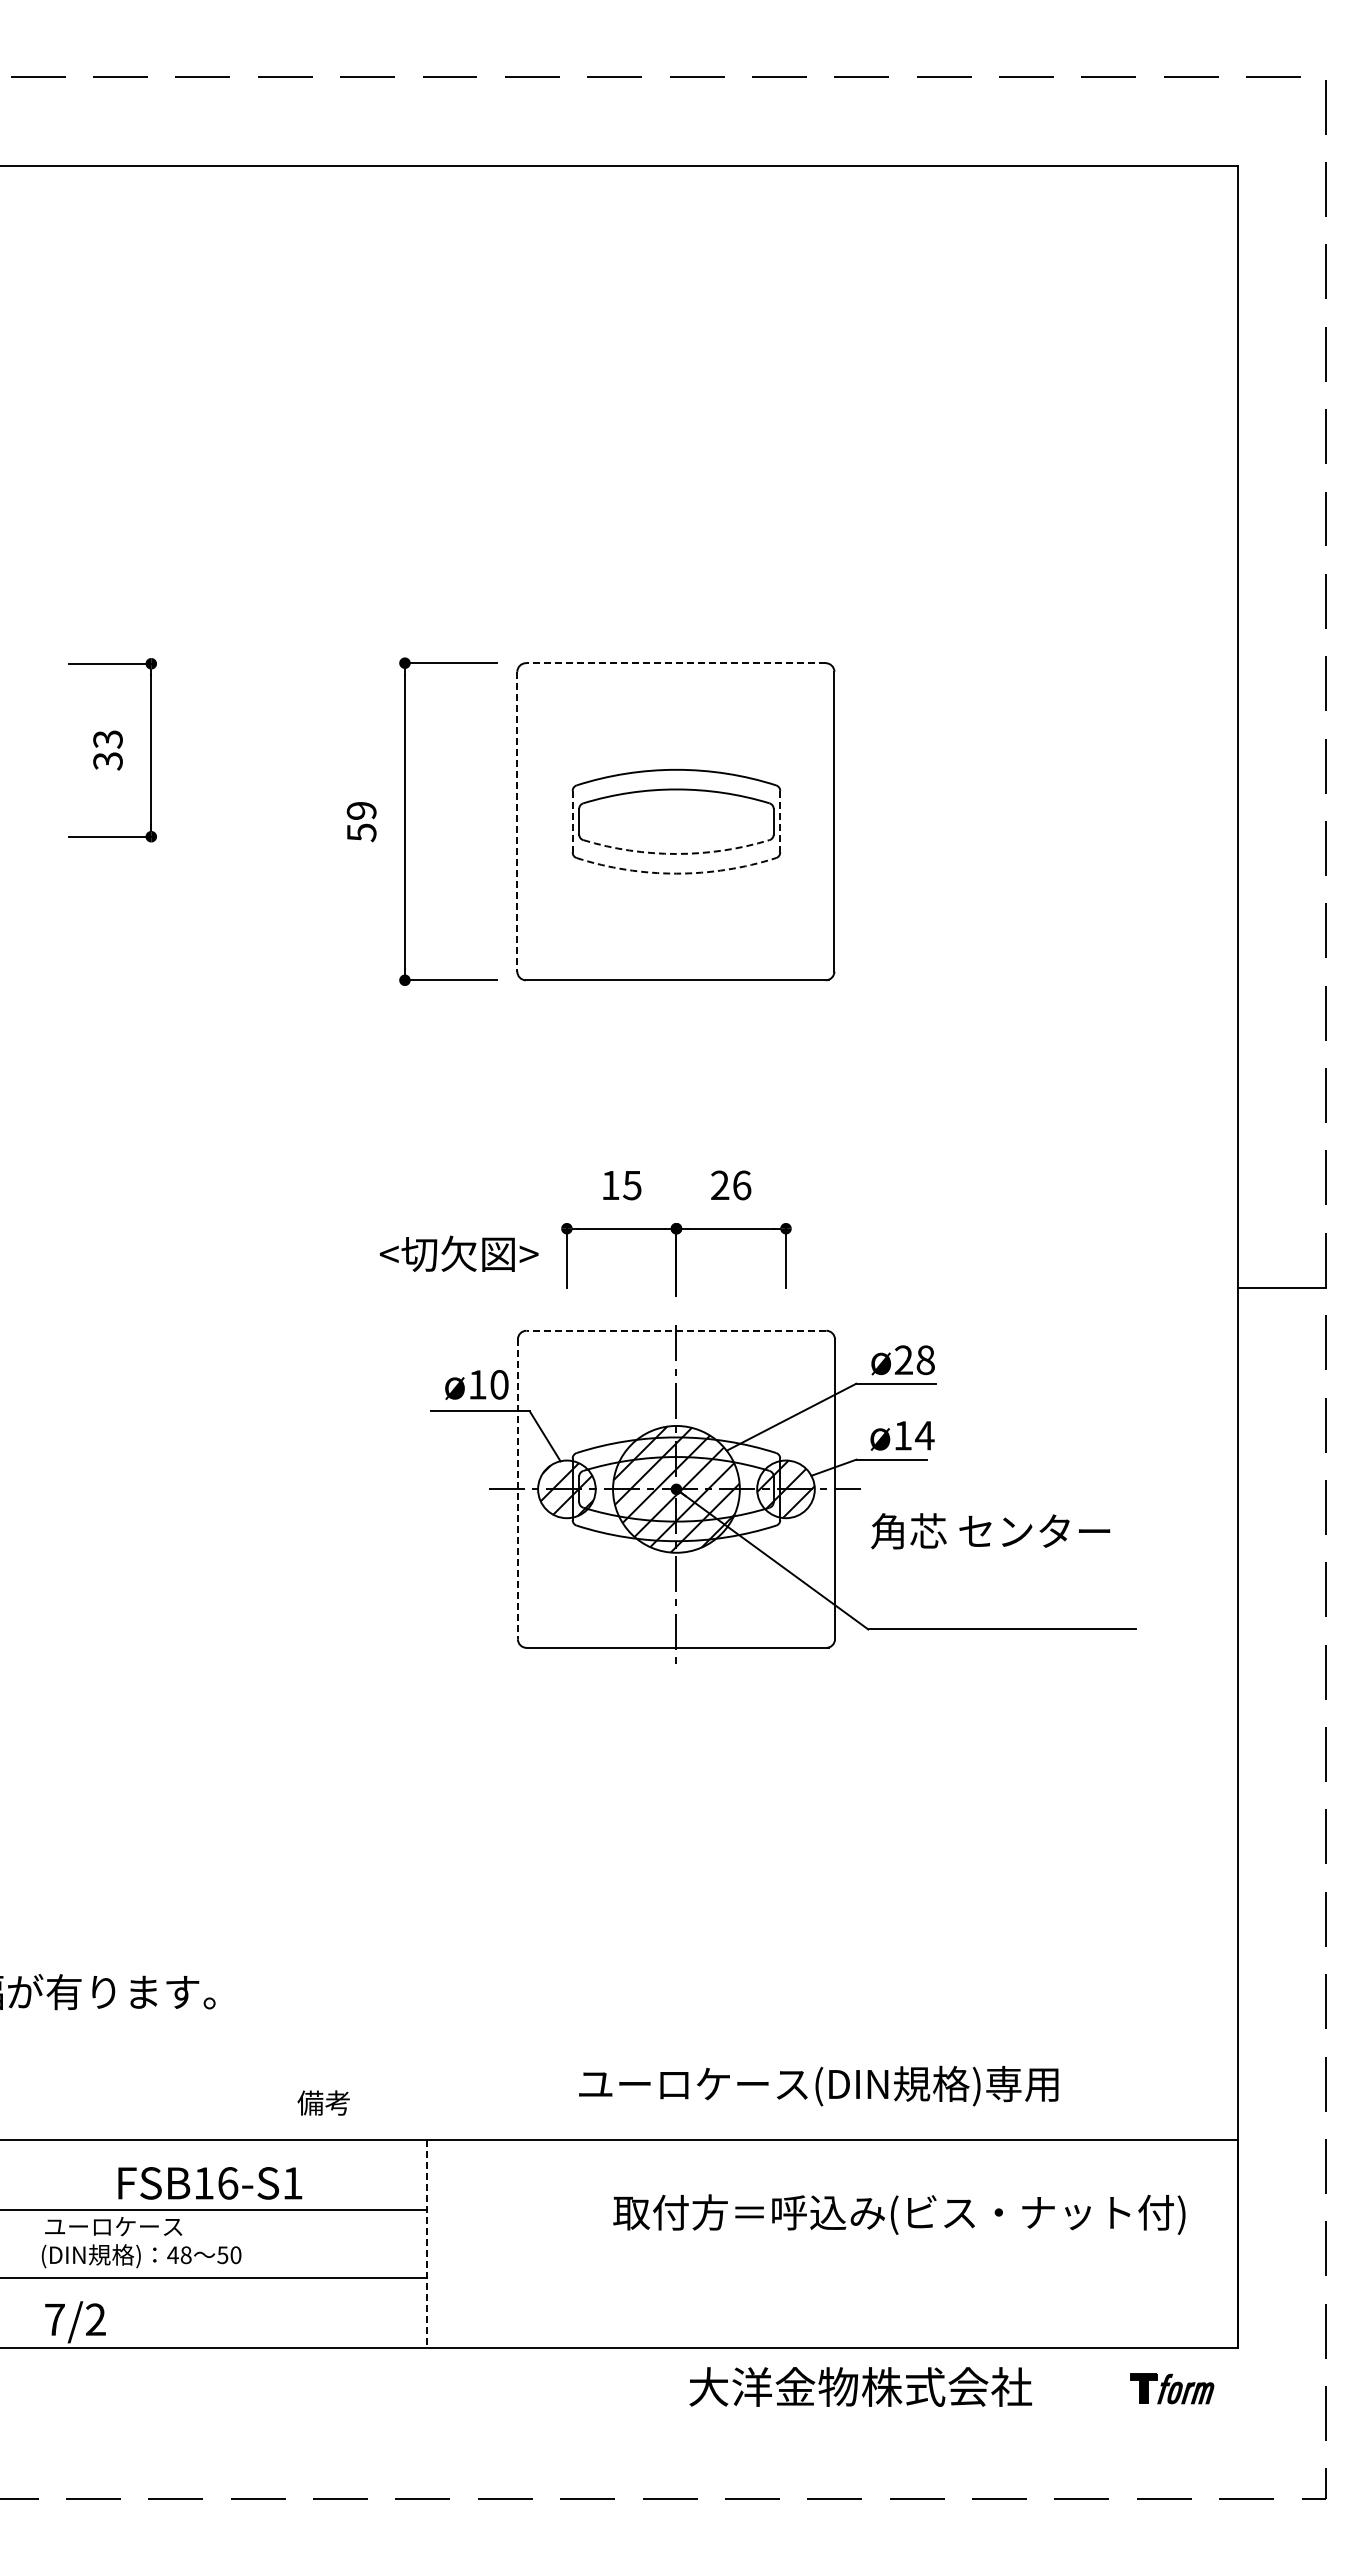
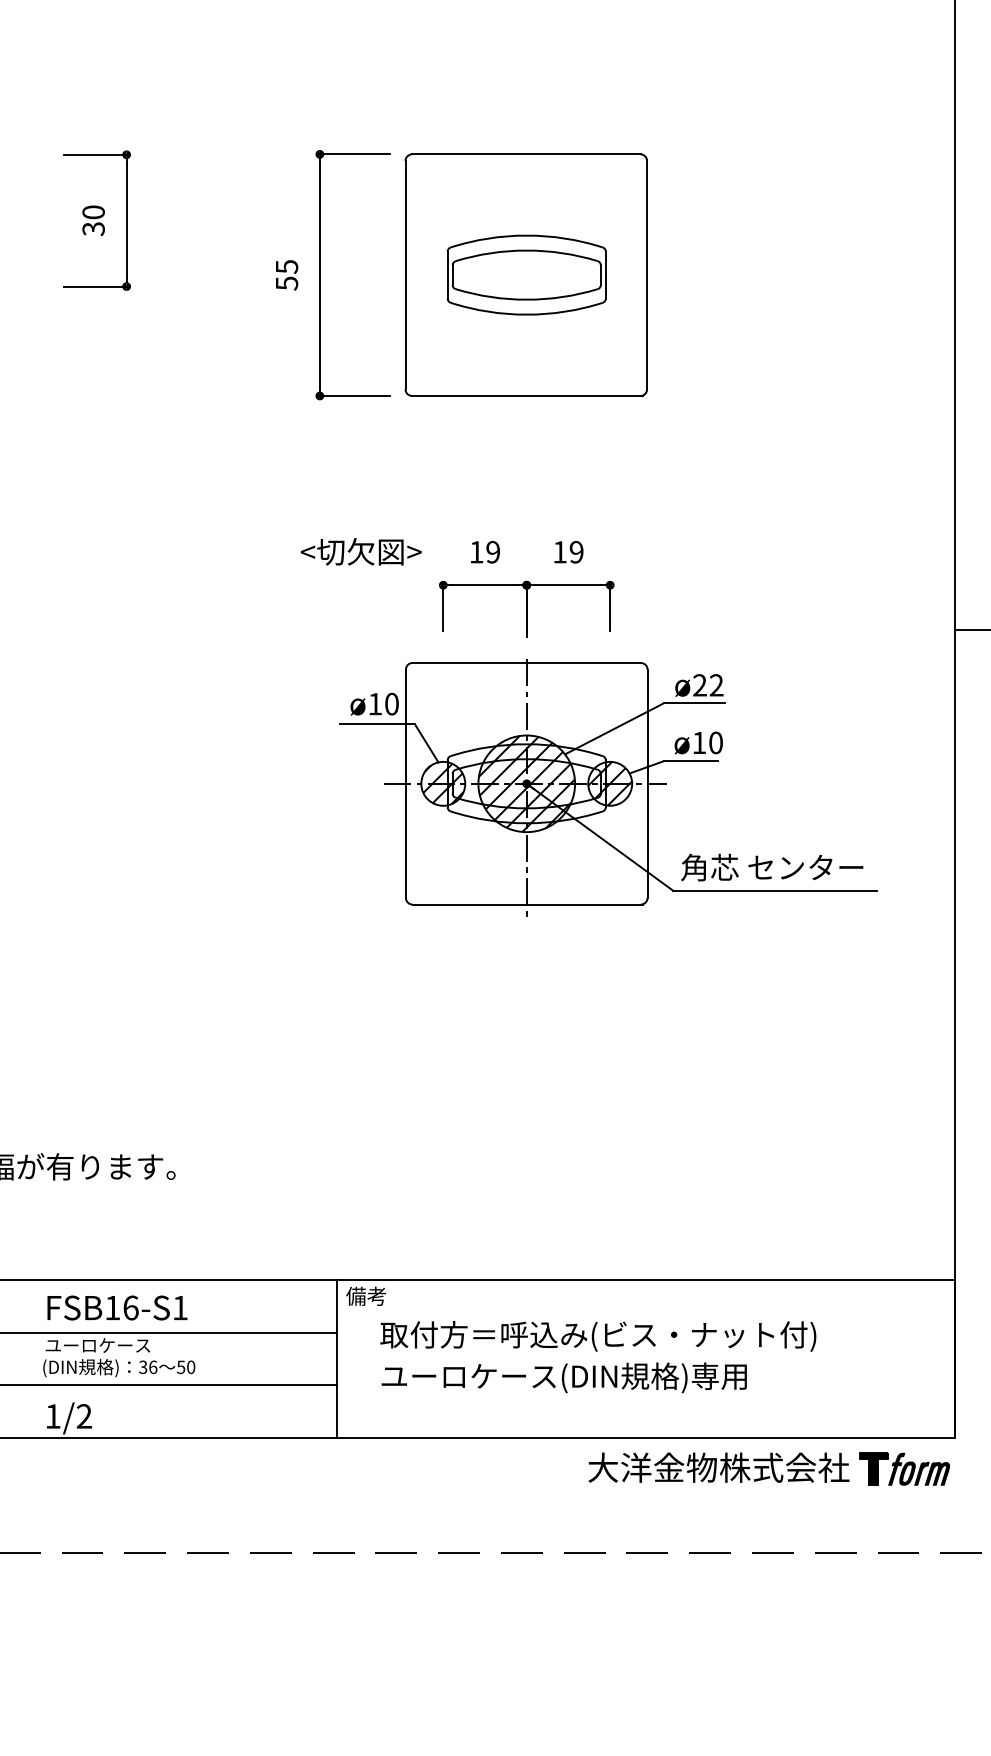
line: (675, 663) -> (526, 154), dashed -> solid
text: (107, 739) -> (93, 212), 33 -> 30
text: (361, 811) -> (286, 267), 59 -> 55
line: (517, 821) -> (405, 274), dashed -> solid
line: (572, 821) -> (447, 274), dashed -> solid
line: (780, 821) -> (606, 274), dashed -> solid
arc: (676, 853) -> (526, 299), dashed -> solid
arc: (676, 873) -> (526, 314), dashed -> solid
text: (632, 1185) -> (493, 552), 15 -> 19
text: (731, 1185) -> (568, 552), 26 -> 19
text: (459, 1253) -> (361, 551), moved
line: (676, 1330) -> (526, 662), dashed -> solid
text: (925, 1360) -> (716, 685), ø28 -> ø22
text: (924, 1435) -> (715, 742), ø14 -> ø10
line: (517, 1489) -> (405, 783), dashed -> solid
text: (990, 1531) -> (772, 867), moved
text: (818, 2085) -> (564, 1377), moved
text: (323, 2102) -> (366, 1295), moved
text: (210, 2183) -> (117, 1308), moved
text: (899, 2214) -> (598, 1336), moved
line: (426, 2243) -> (336, 1358), dashed -> solid
text: (179, 2255) -> (148, 1367), 48 -> 36
text: (54, 2319) -> (52, 1416), 7/2 -> 1/2
text: (860, 2386) -> (718, 1467), moved
part: (1172, 2388) -> (904, 1468), size x1.43

